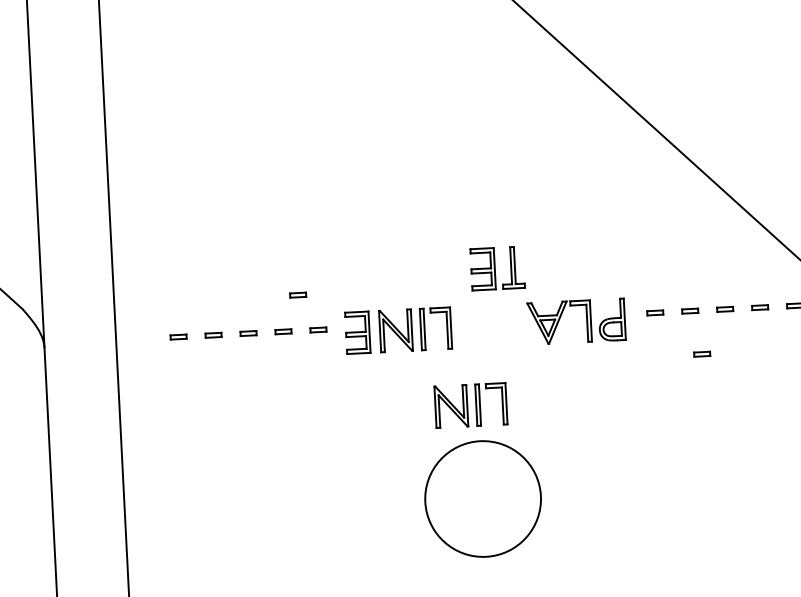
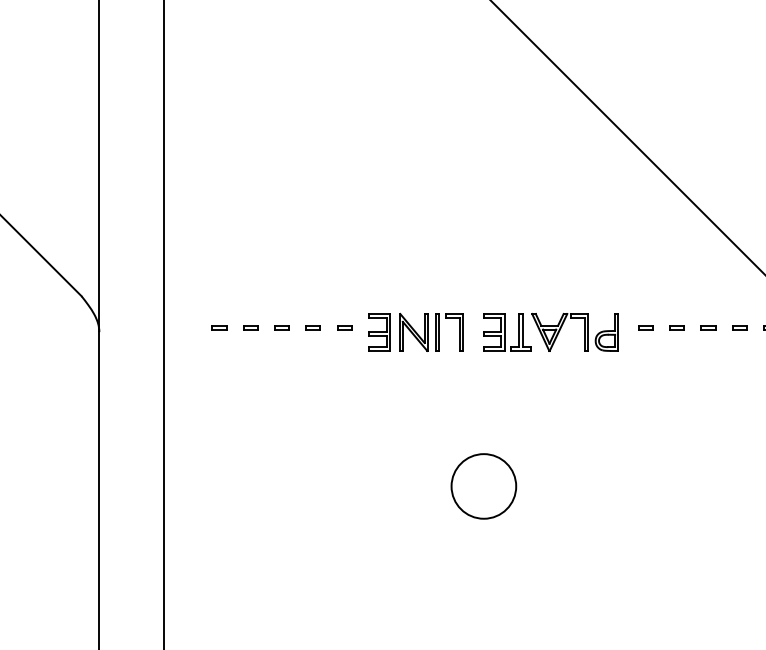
part: (497, 268) -> (507, 332), moved
part: (297, 294) -> (327, 295), removed
part: (701, 353) -> (685, 366), removed
part: (471, 404) -> (477, 401), removed
circle: (482, 499) -> (483, 486), size x0.62

